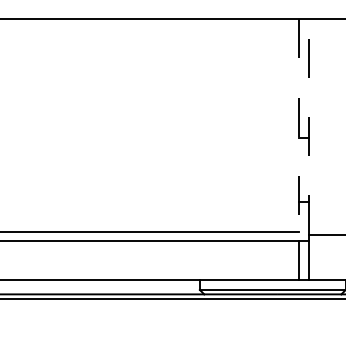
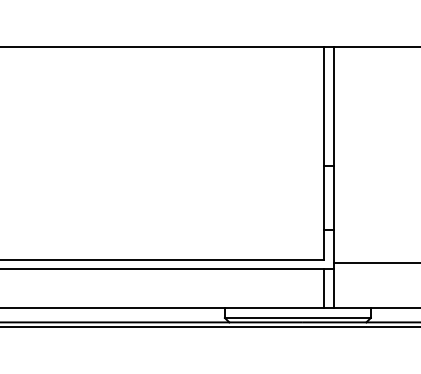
line: (298, 126) -> (323, 154), dashed -> solid
line: (308, 127) -> (333, 155), dashed -> solid

